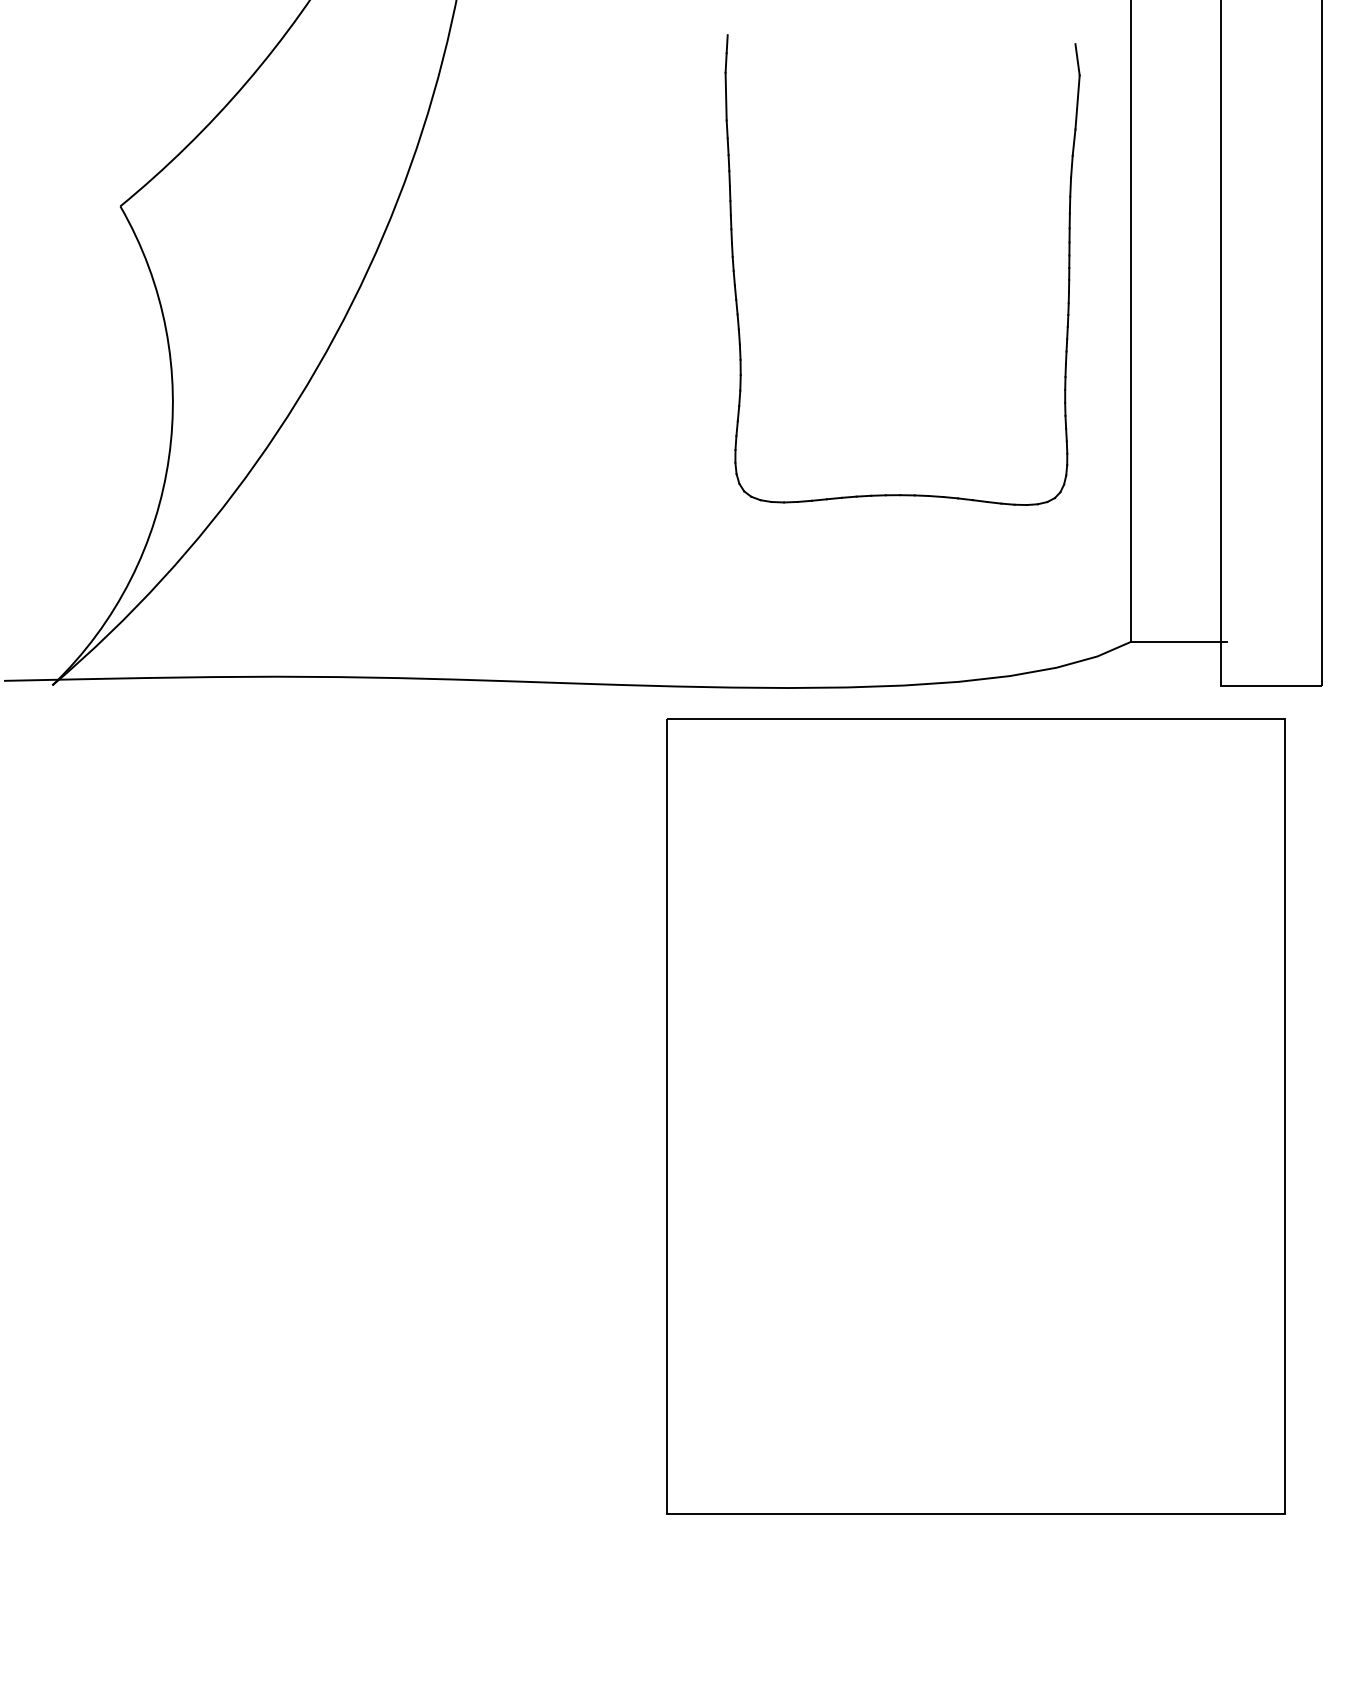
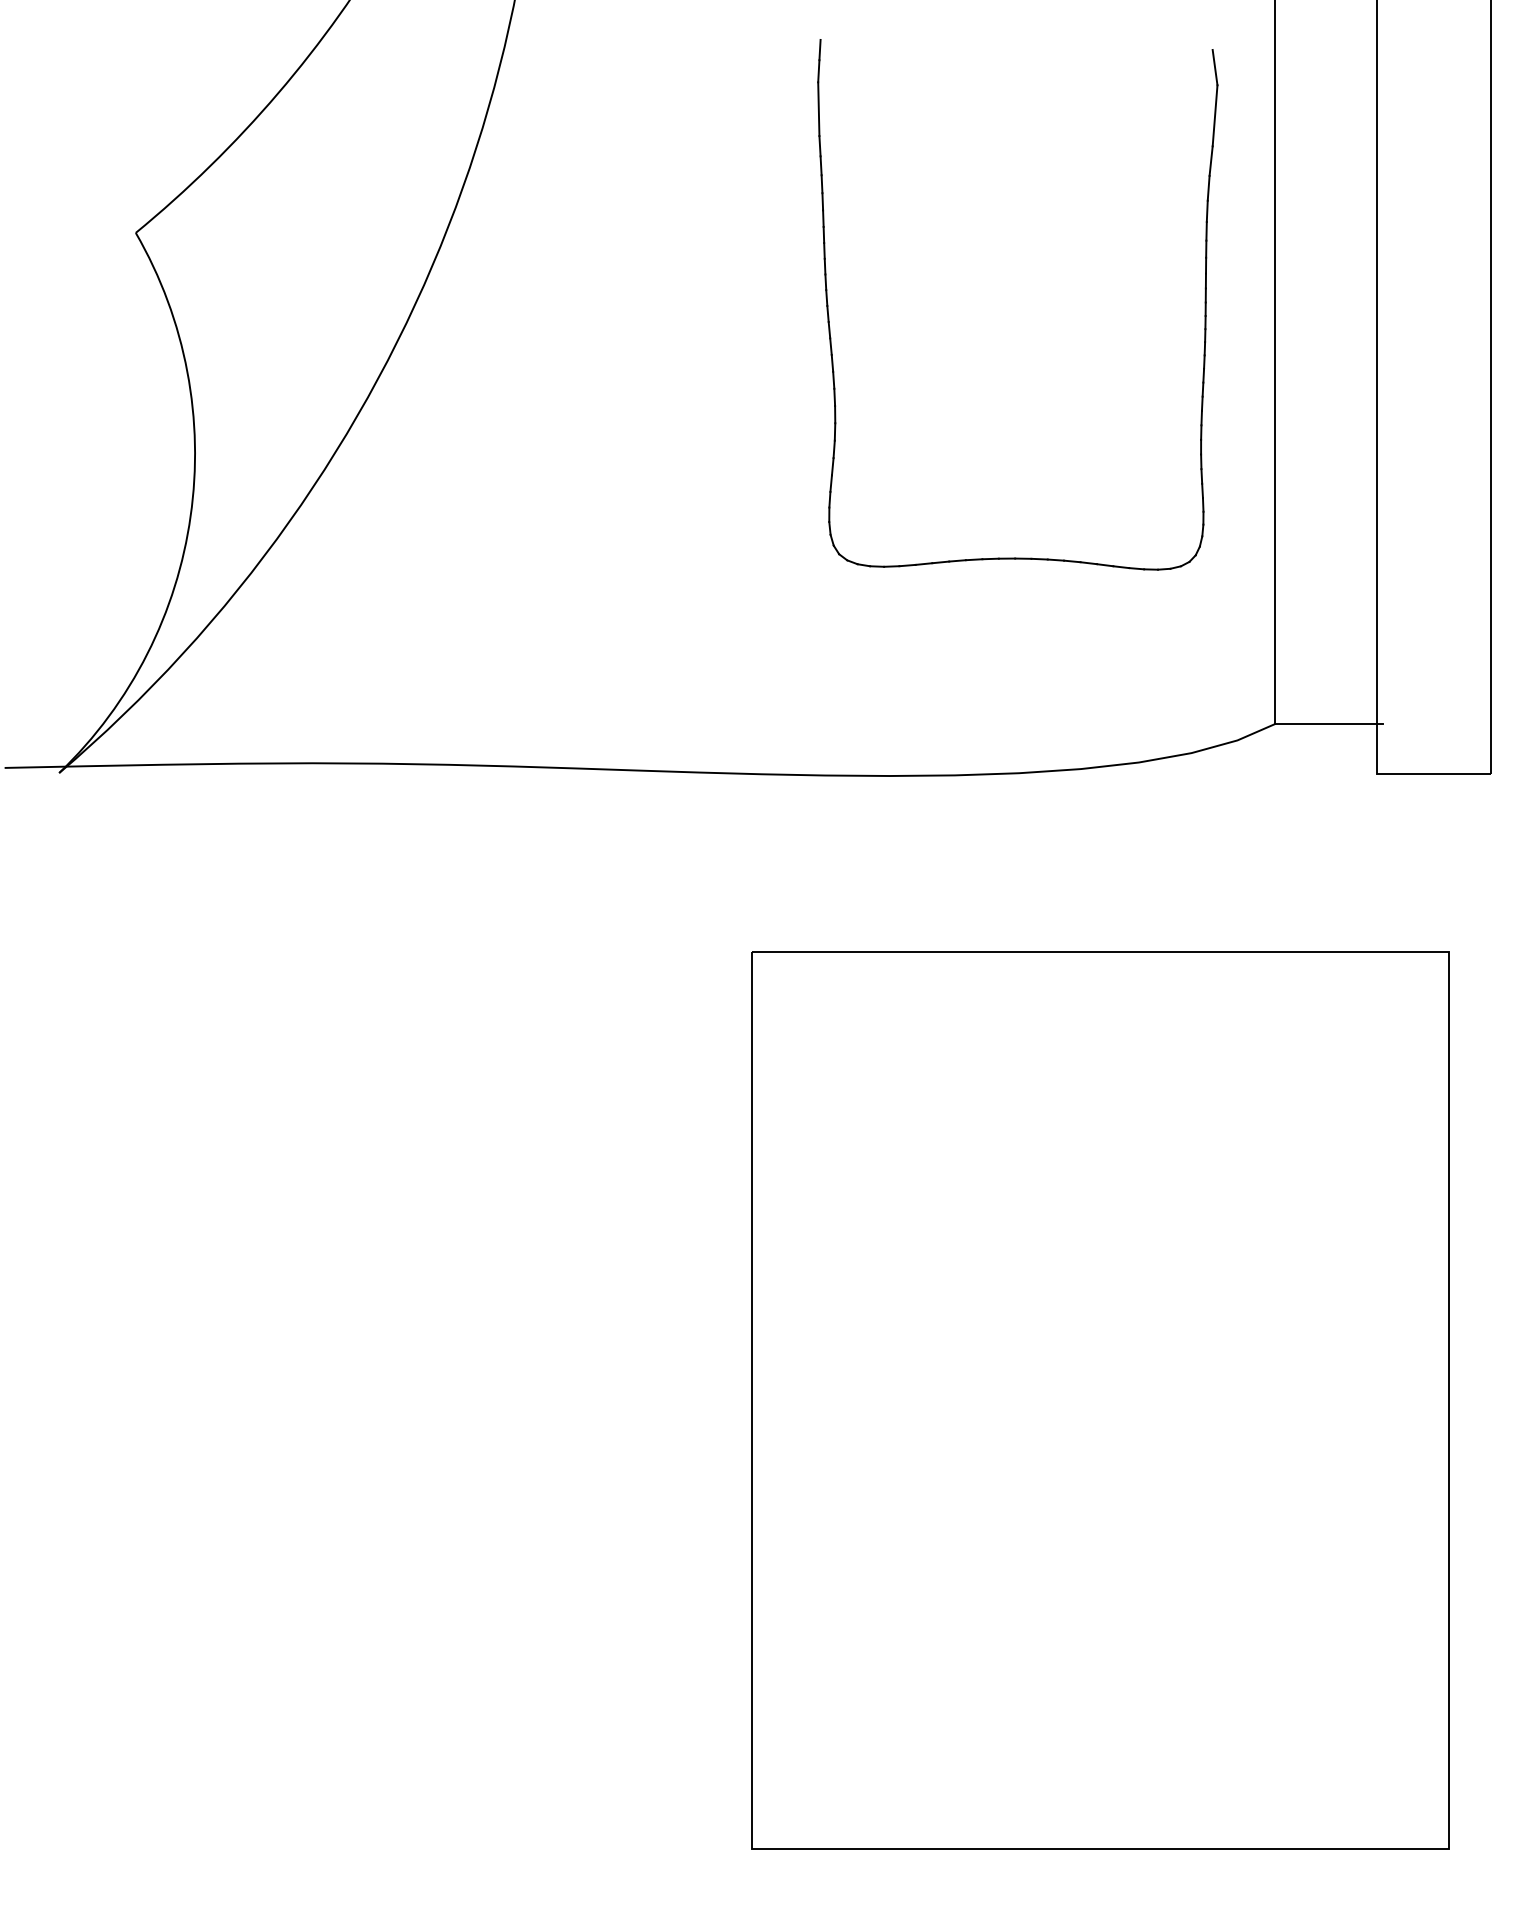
part: (975, 1115) -> (1100, 1400), moved

